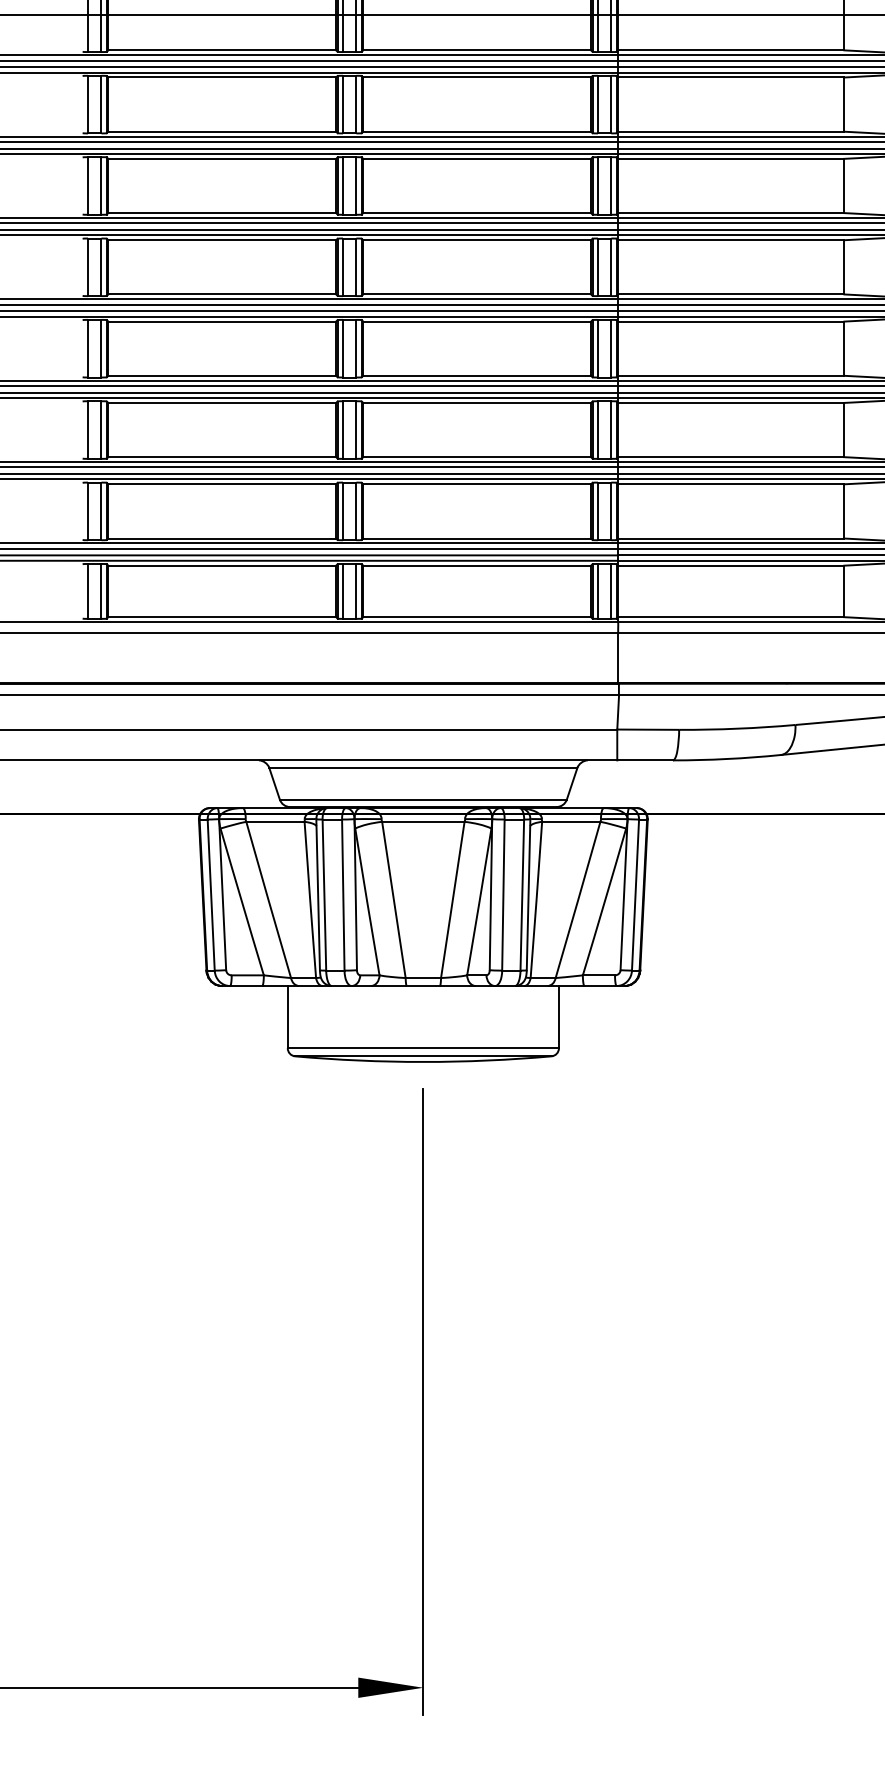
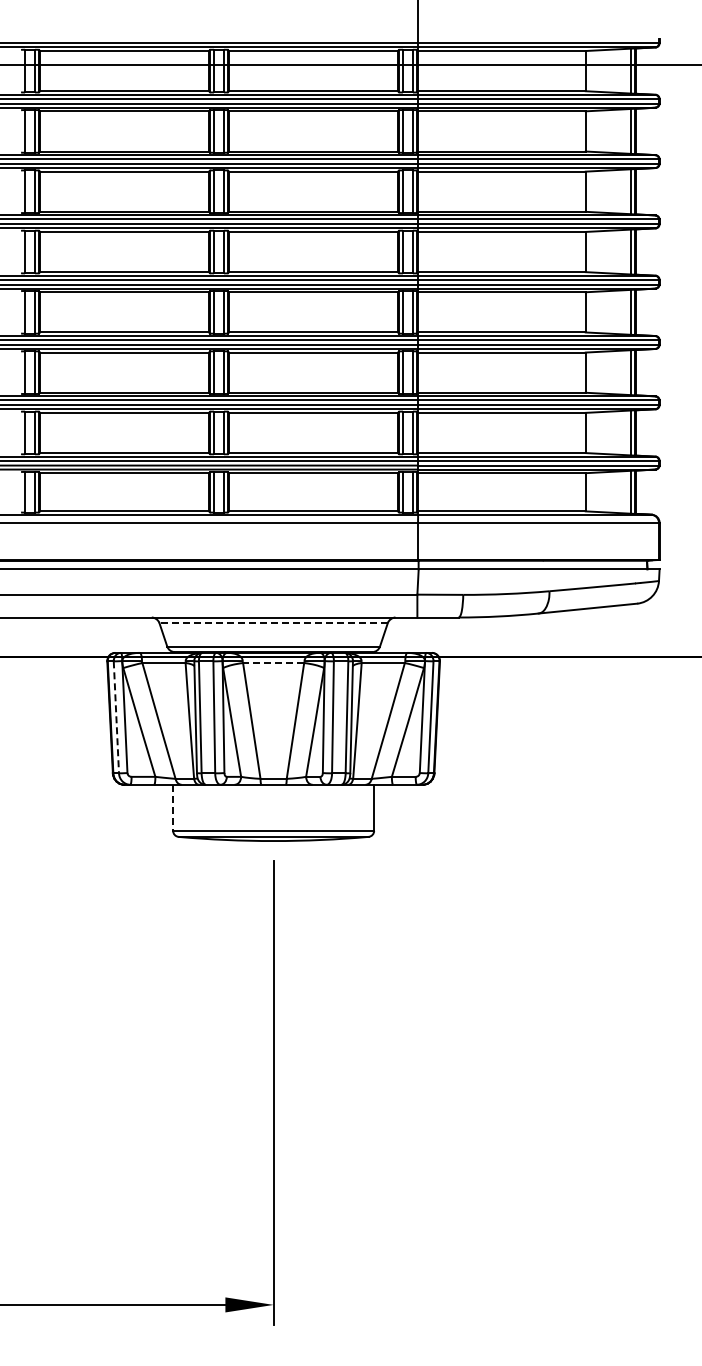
line: (423, 768) -> (273, 623), solid -> dashed
line: (423, 822) -> (273, 663), solid -> dashed
line: (211, 895) -> (116, 717), solid -> dashed
line: (288, 1018) -> (173, 808), solid -> dashed

